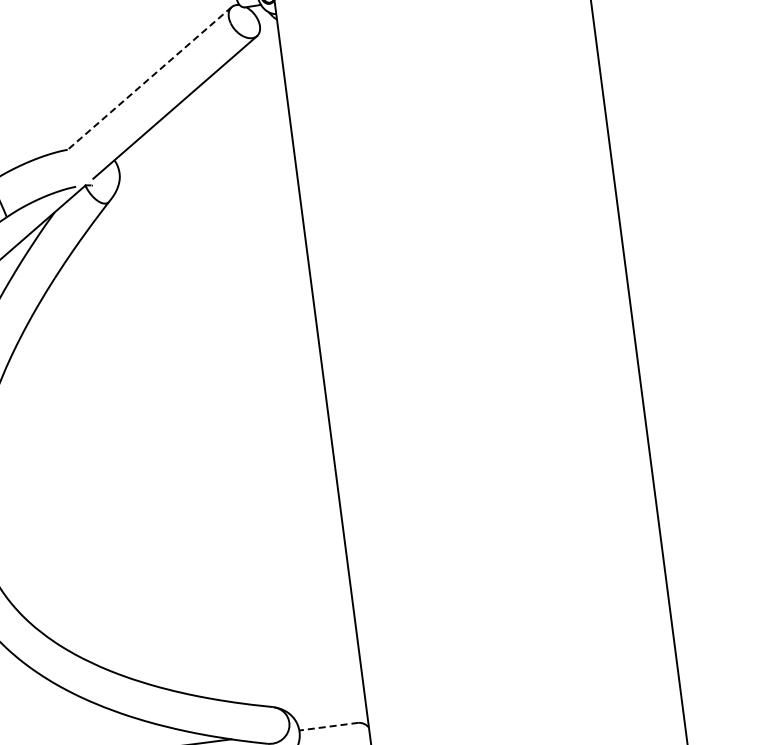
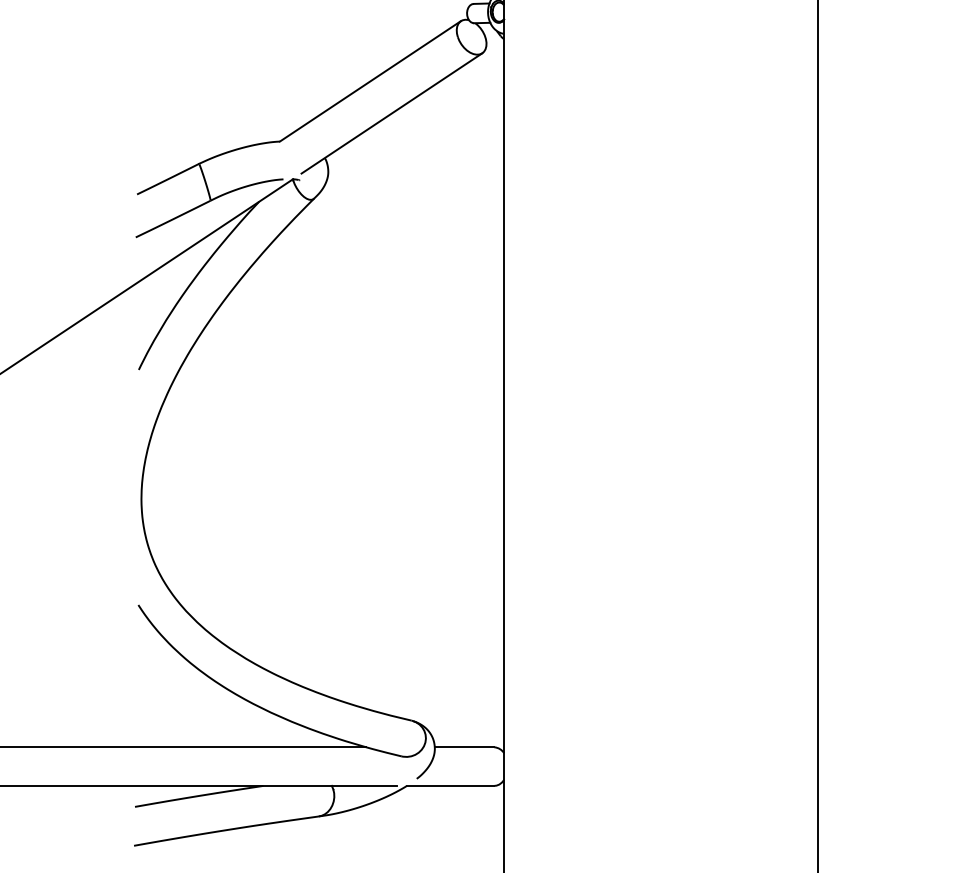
line: (149, 78) -> (370, 81), dashed -> solid
line: (328, 726) -> (464, 747), dashed -> solid

